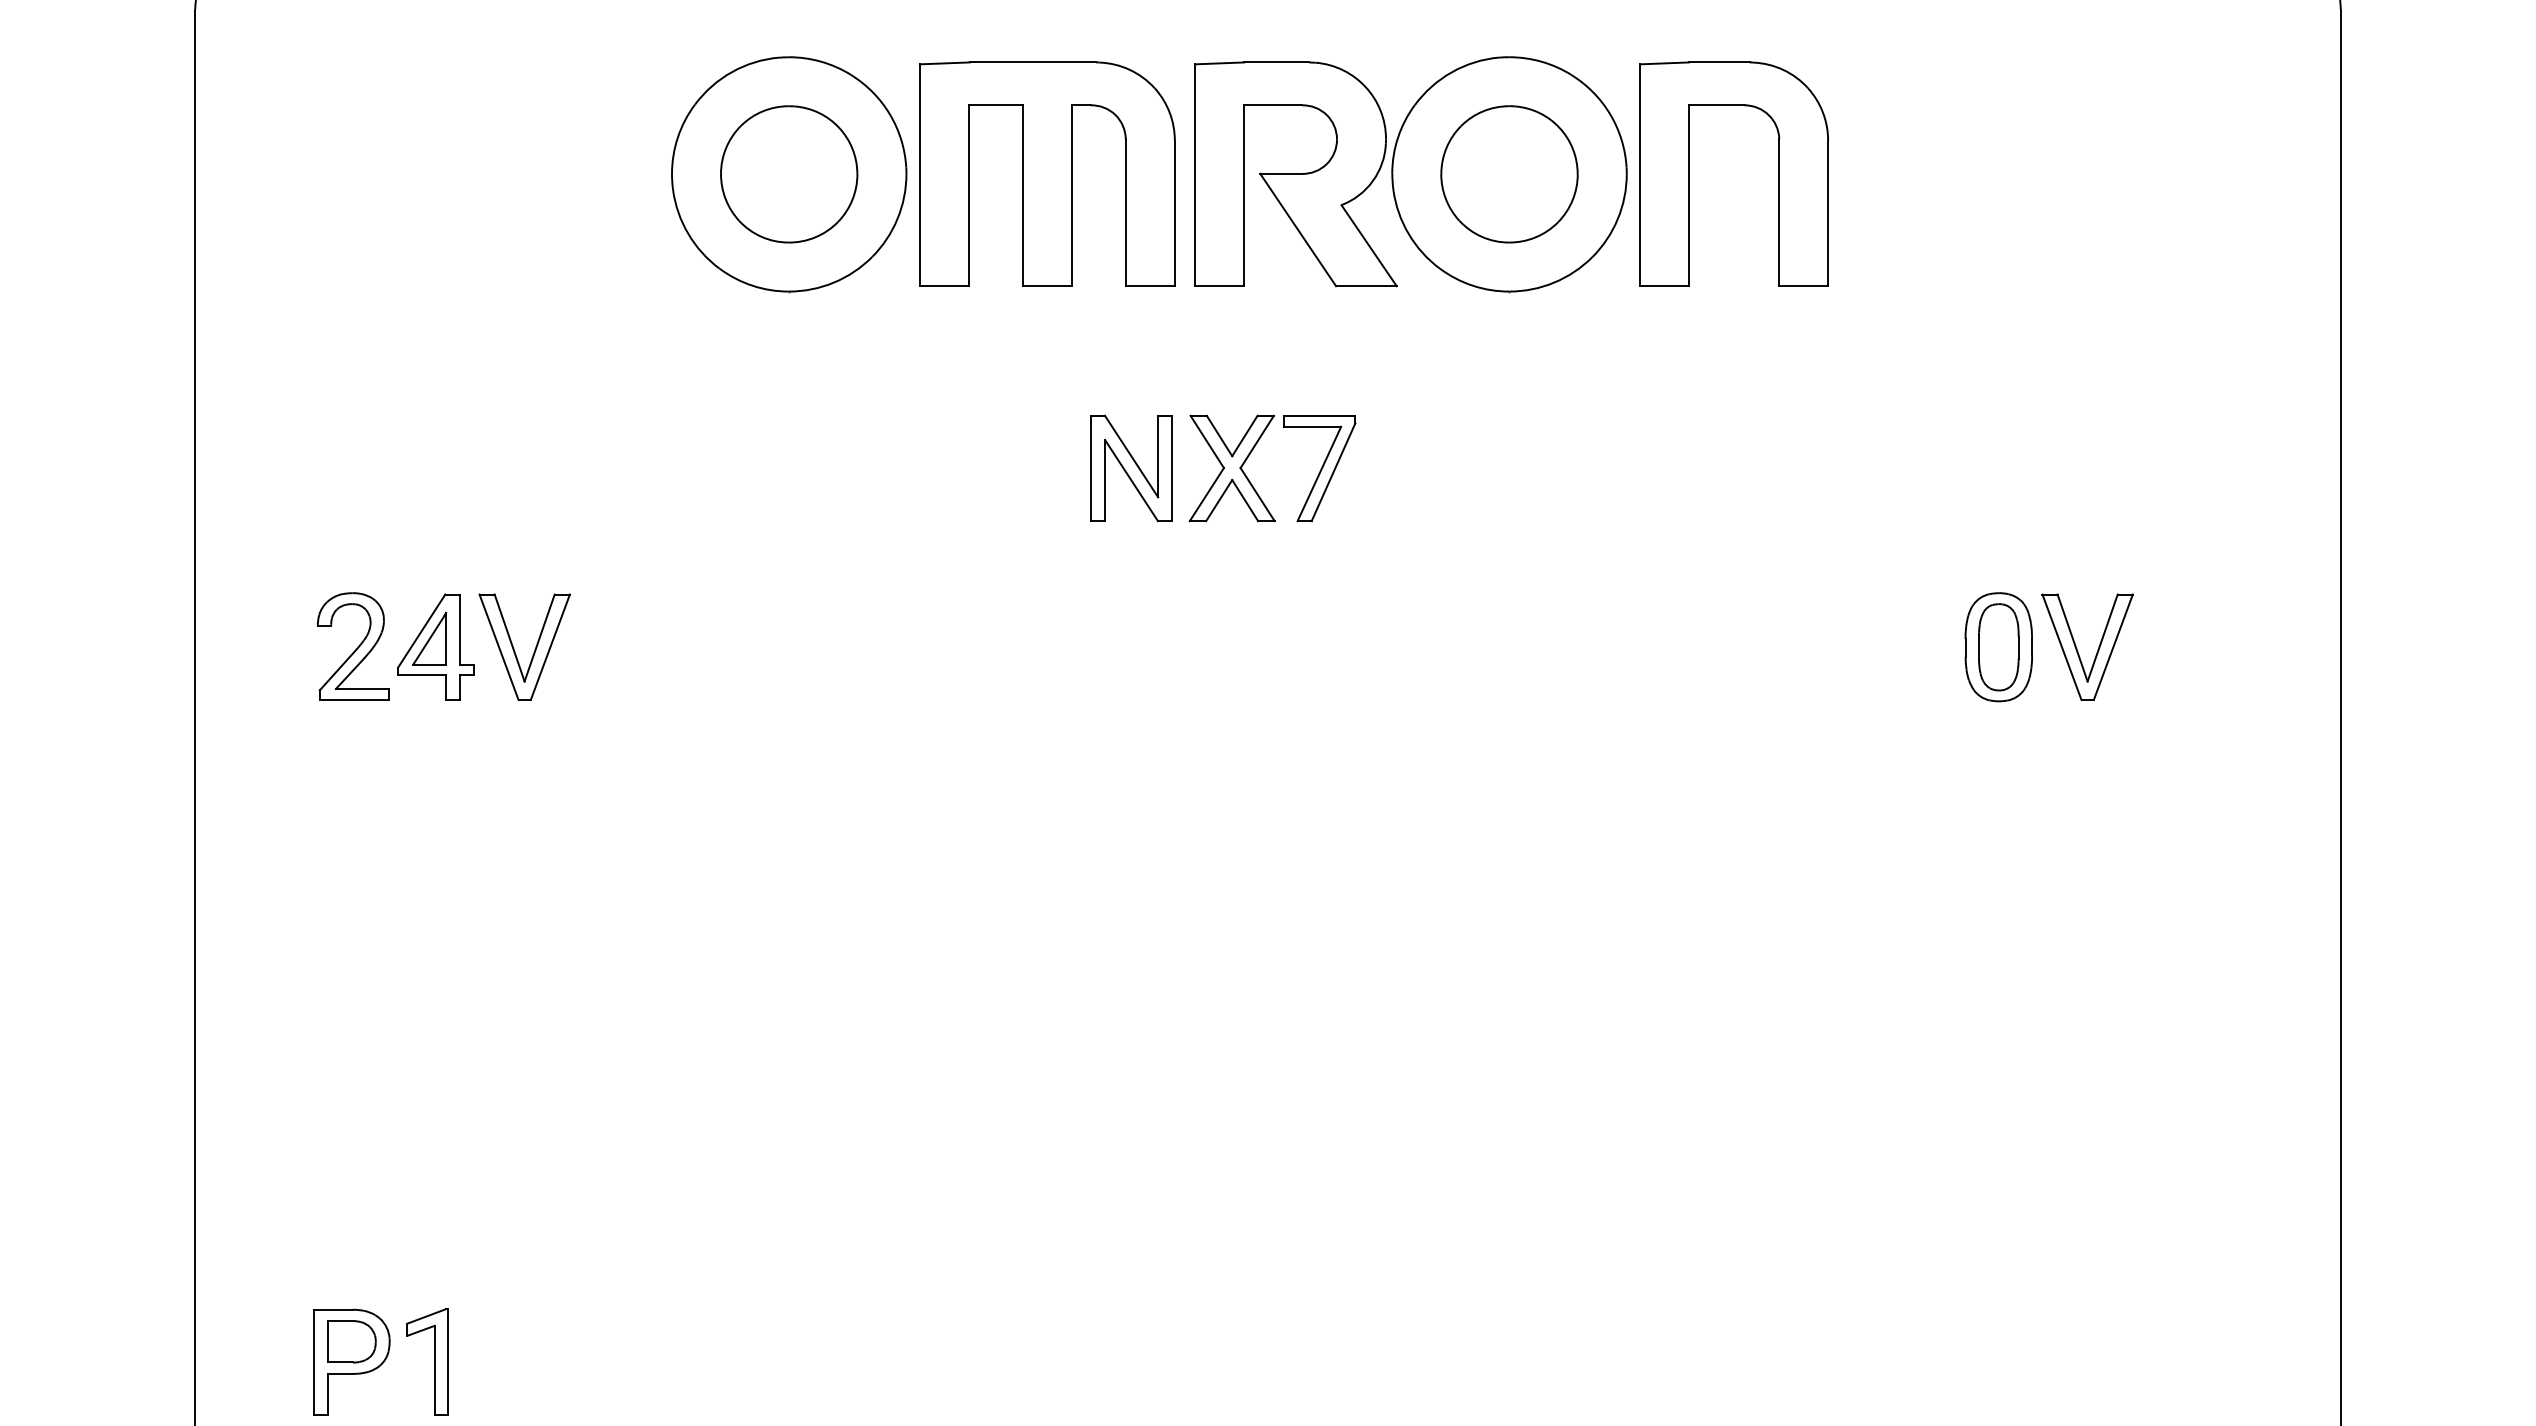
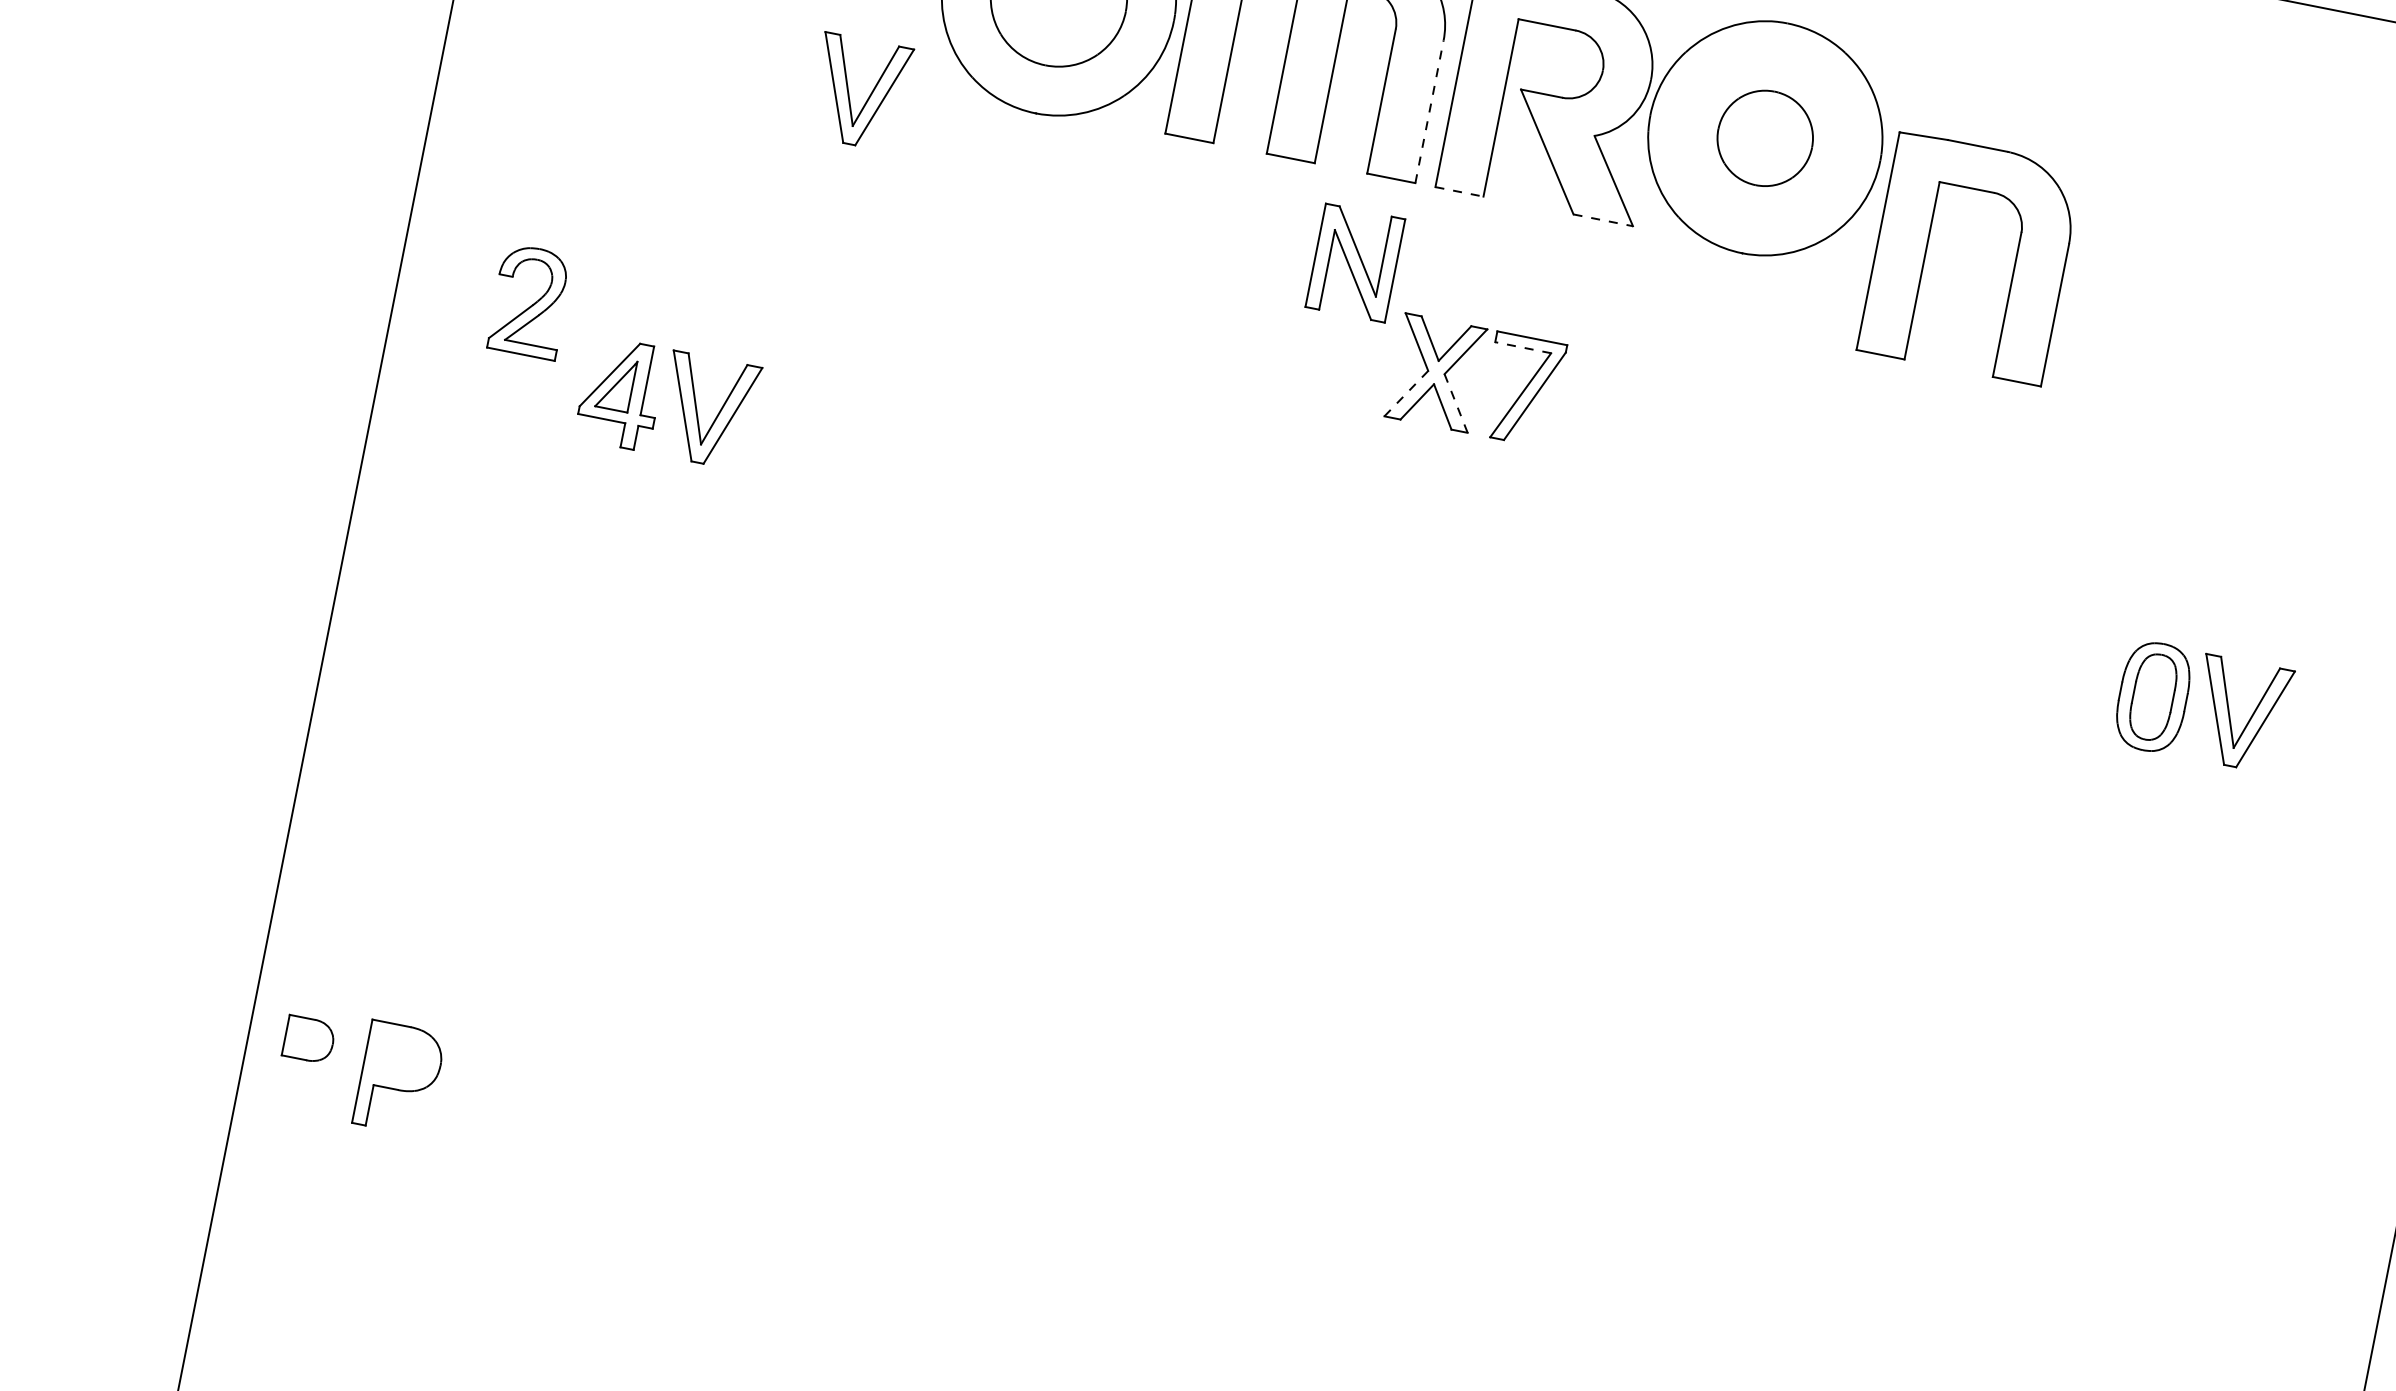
part: (1689, 173) -> (1926, 248), moved
part: (1509, 174) -> (1765, 138), size x0.7
line: (1174, 213) -> (1429, 111), solid -> dashed
line: (1219, 286) -> (1459, 192), solid -> dashed
line: (1366, 286) -> (1603, 220), solid -> dashed
part: (601, 306) -> (849, 91), added
line: (1312, 426) -> (1523, 347), solid -> dashed
part: (1131, 468) -> (1355, 263), moved
line: (1206, 494) -> (1405, 393), solid -> dashed
line: (1257, 494) -> (1456, 403), solid -> dashed
part: (353, 646) -> (530, 301), moved
part: (351, 1341) -> (309, 1039), moved
part: (434, 1361) -> (480, 1093), removed

